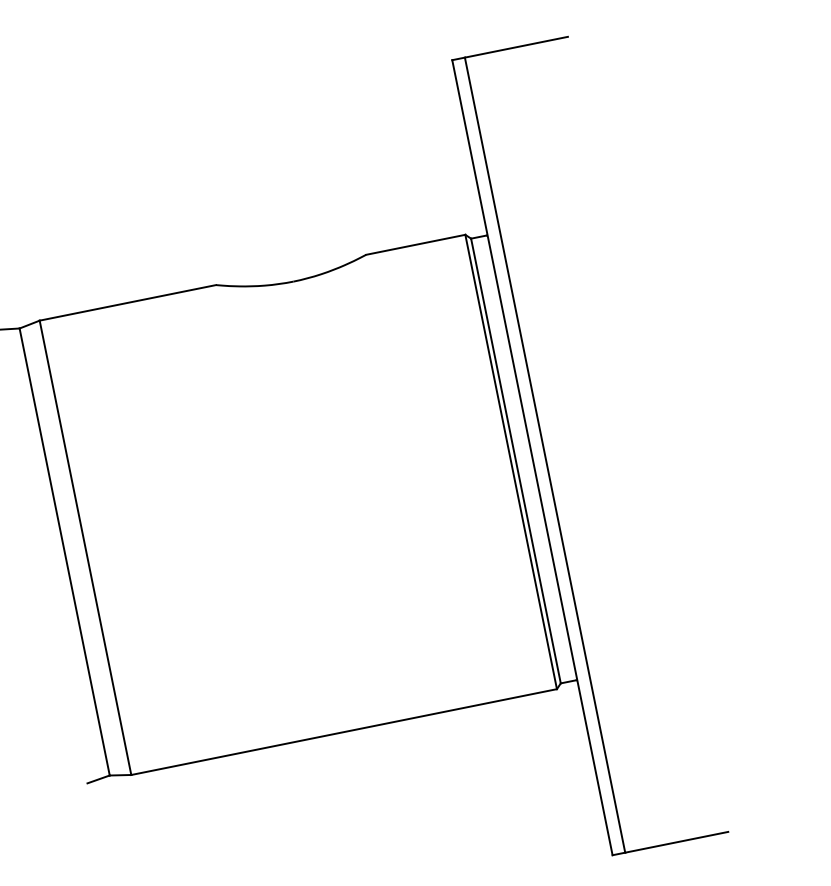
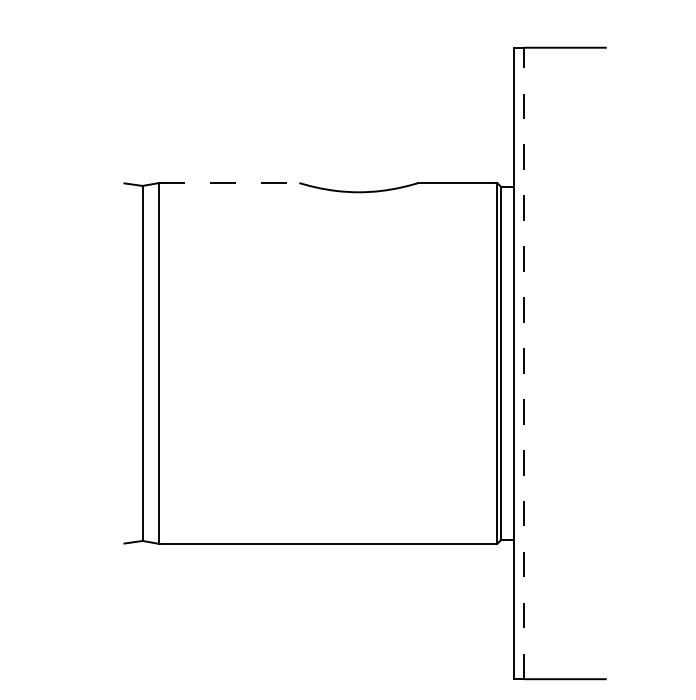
line: (128, 303) -> (229, 183), solid -> dashed
line: (545, 455) -> (524, 363), solid -> dashed

